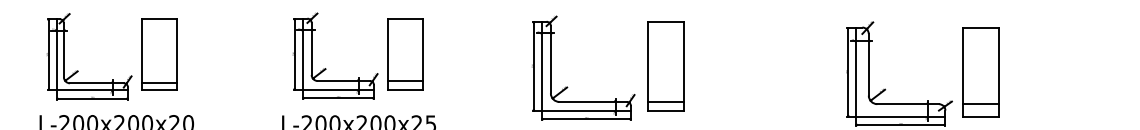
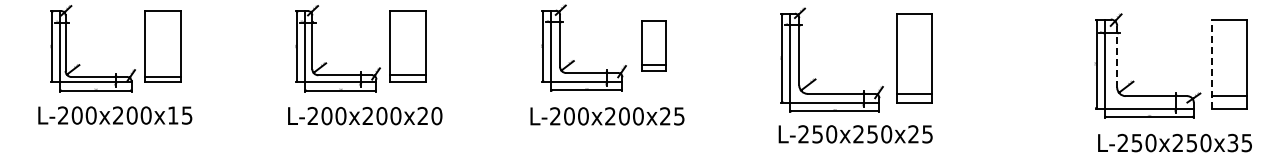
part: (405, 54) -> (653, 46), size x0.7
line: (869, 64) -> (1117, 56), solid -> dashed
line: (963, 72) -> (1211, 64), solid -> dashed

